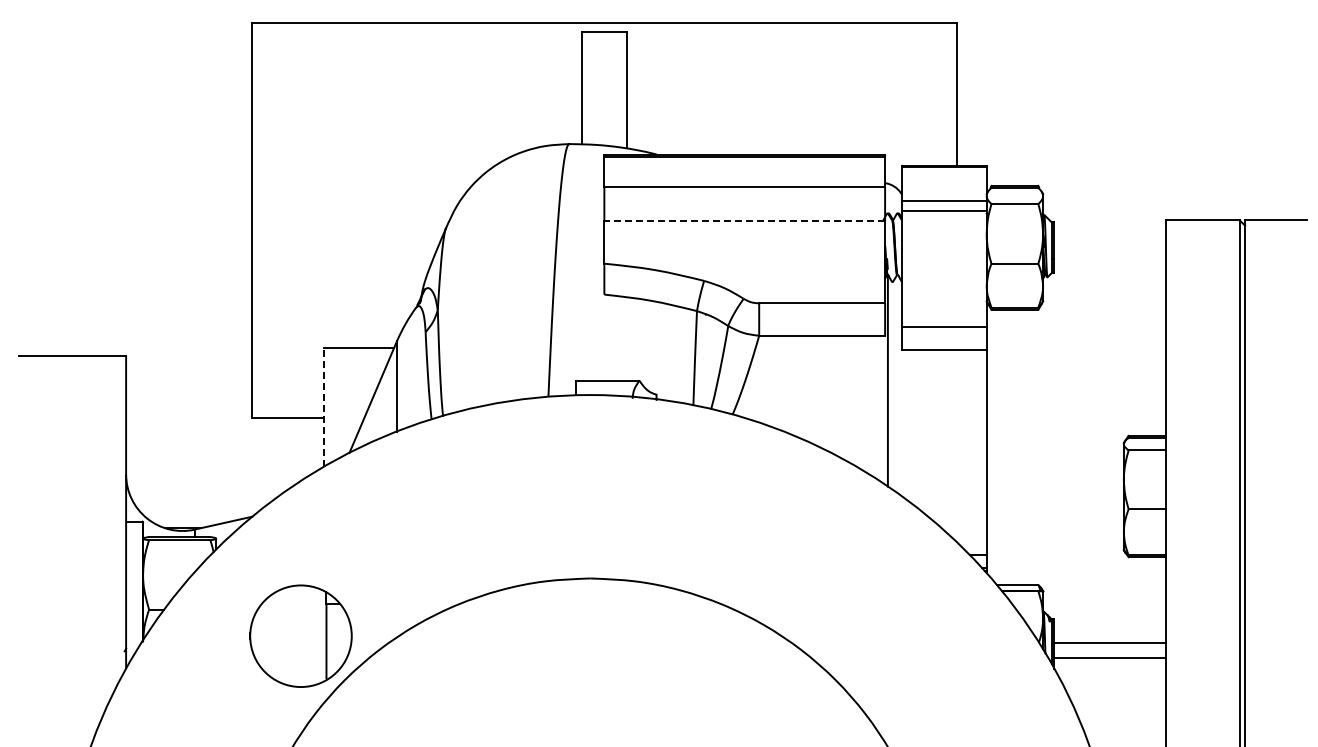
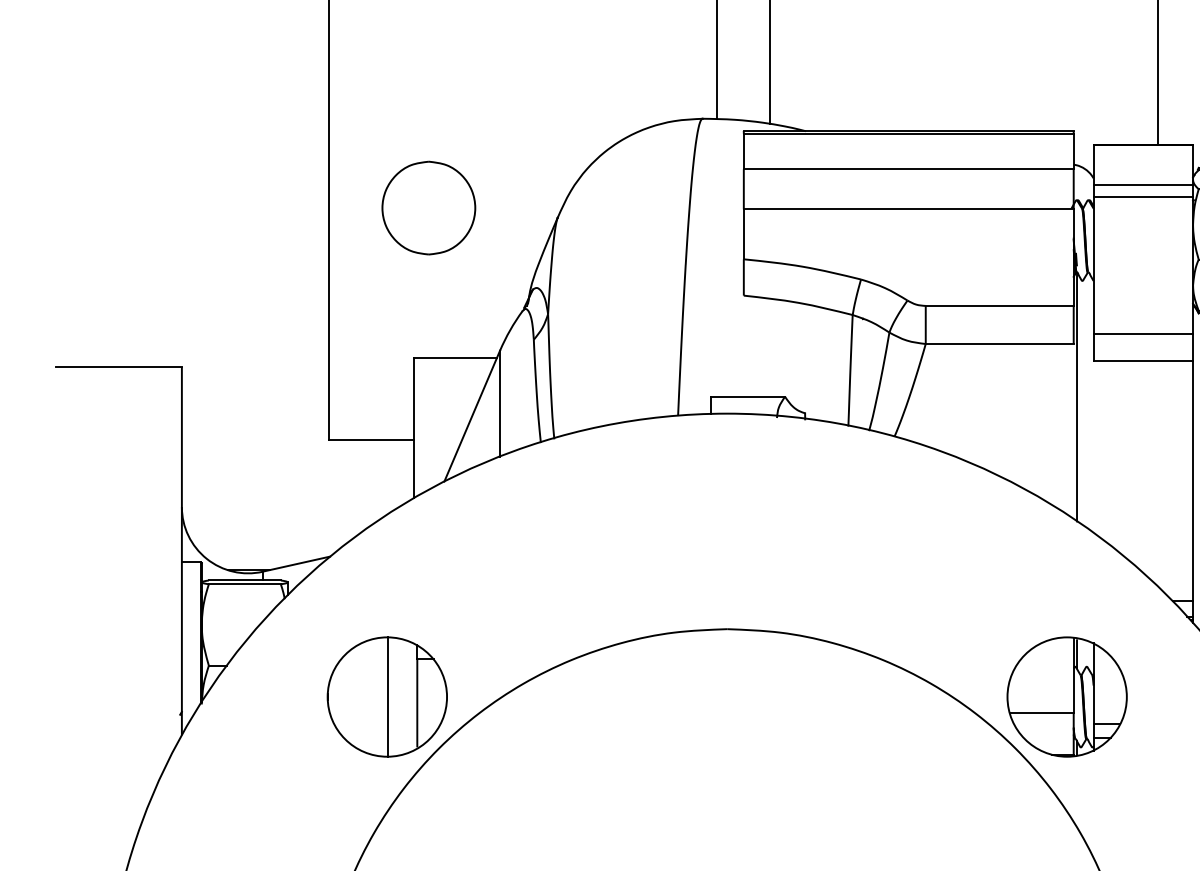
part: (335, 219) -> (427, 207), added
line: (744, 221) -> (908, 209), dashed -> solid
line: (323, 407) -> (413, 428), dashed -> solid
part: (879, 635) -> (1067, 696), added
line: (301, 636) -> (387, 697), added

